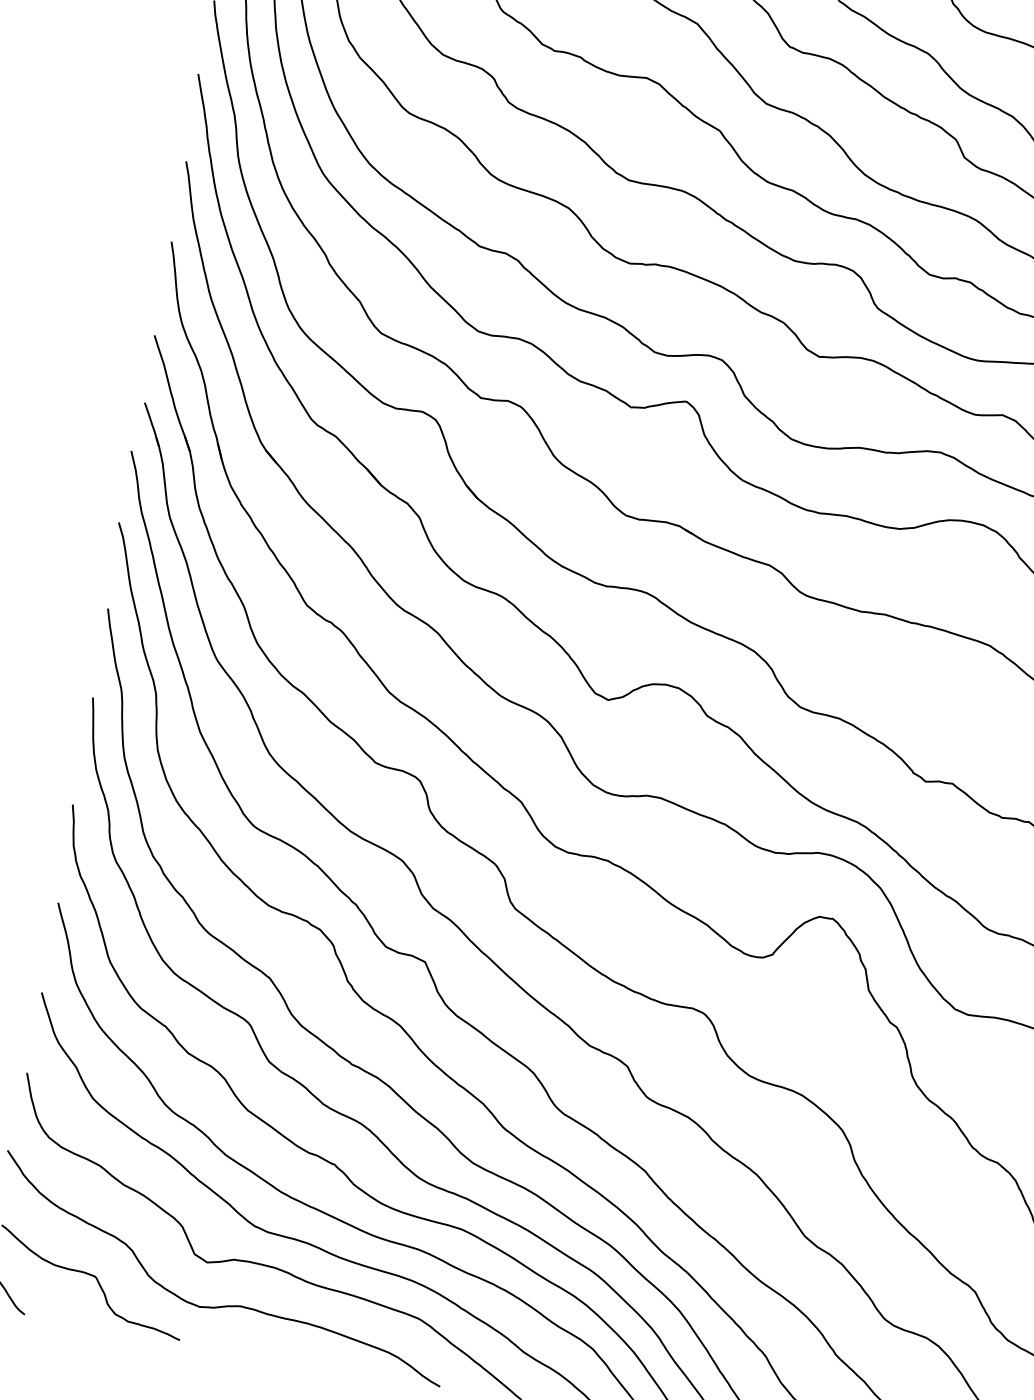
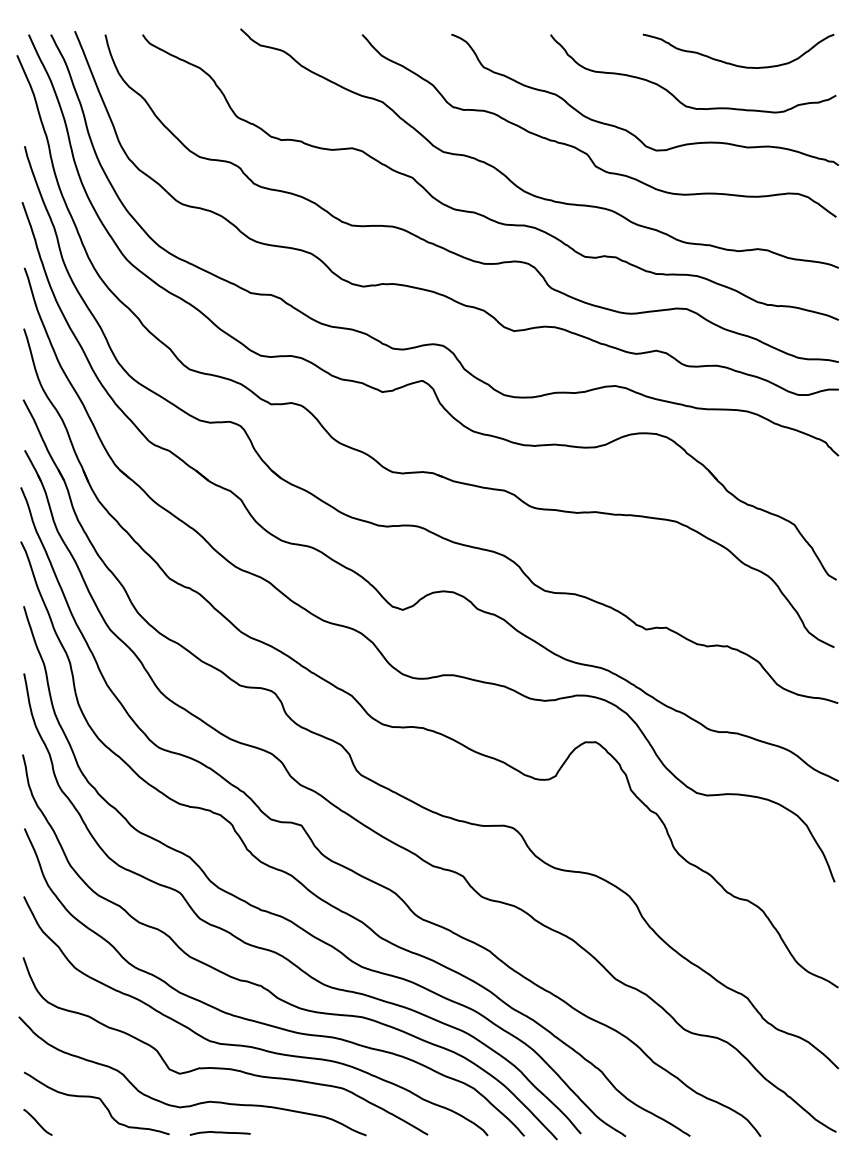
curve: (246, 1350) -> (219, 1133), added

